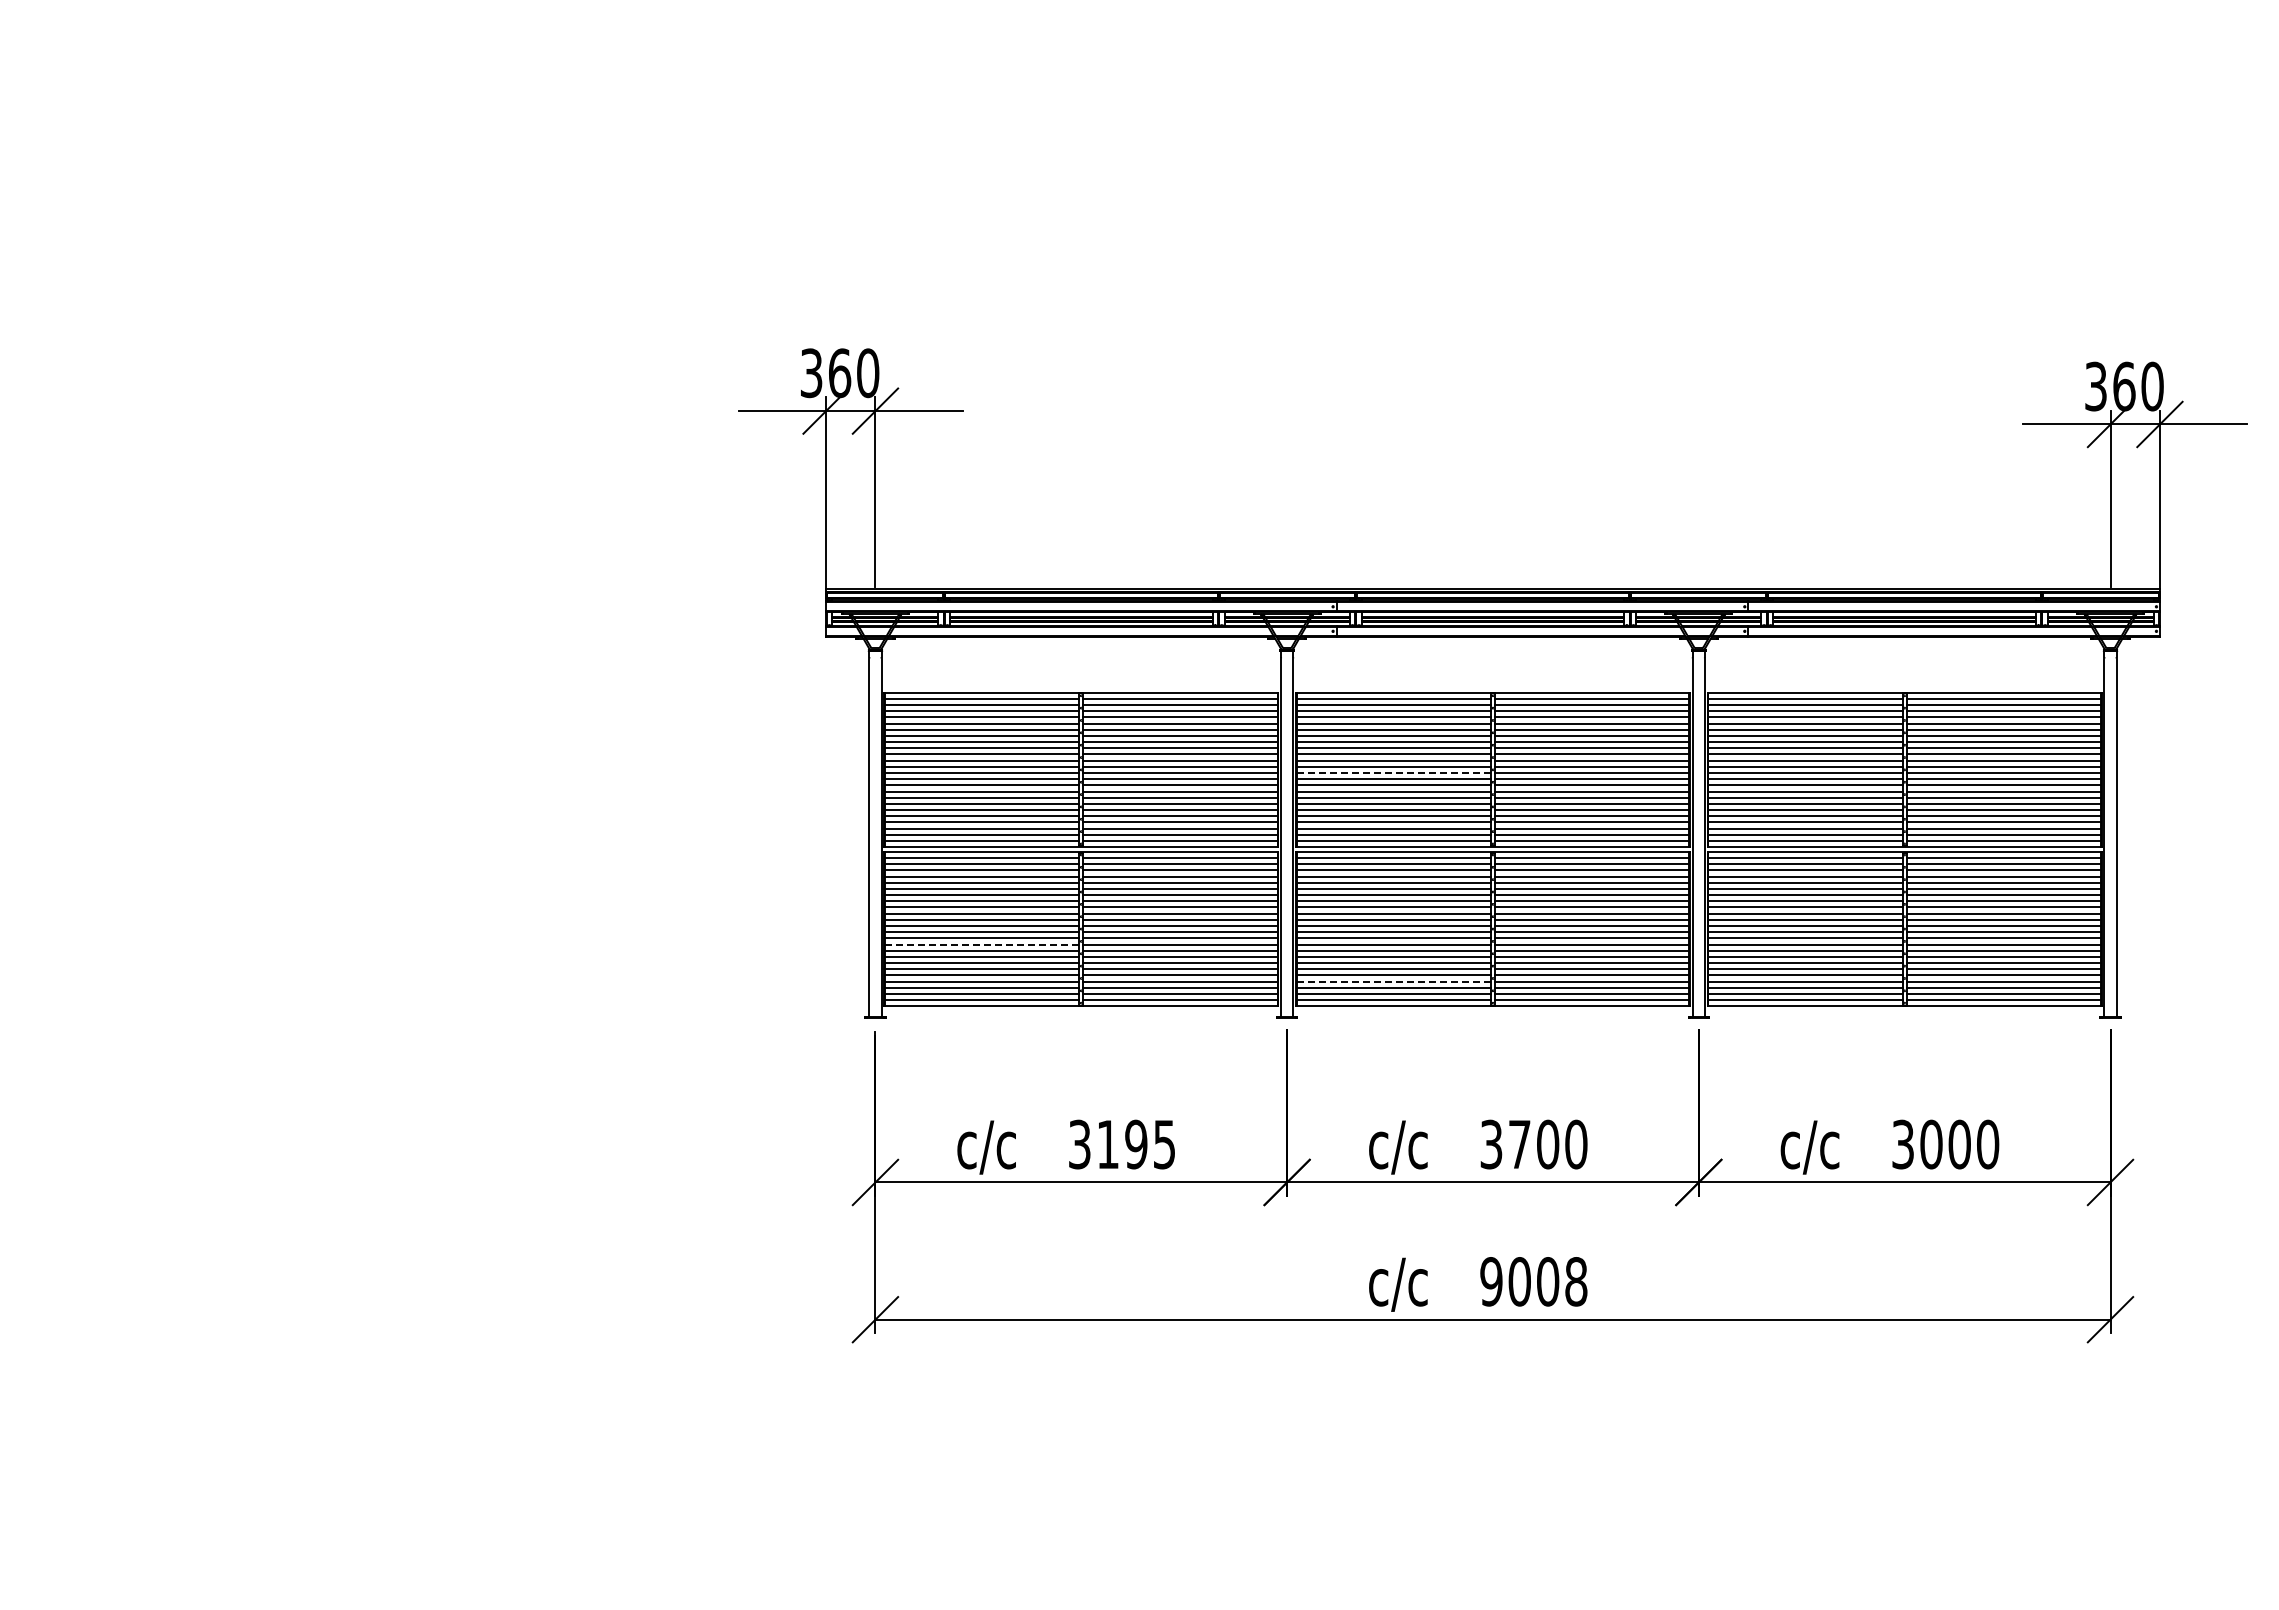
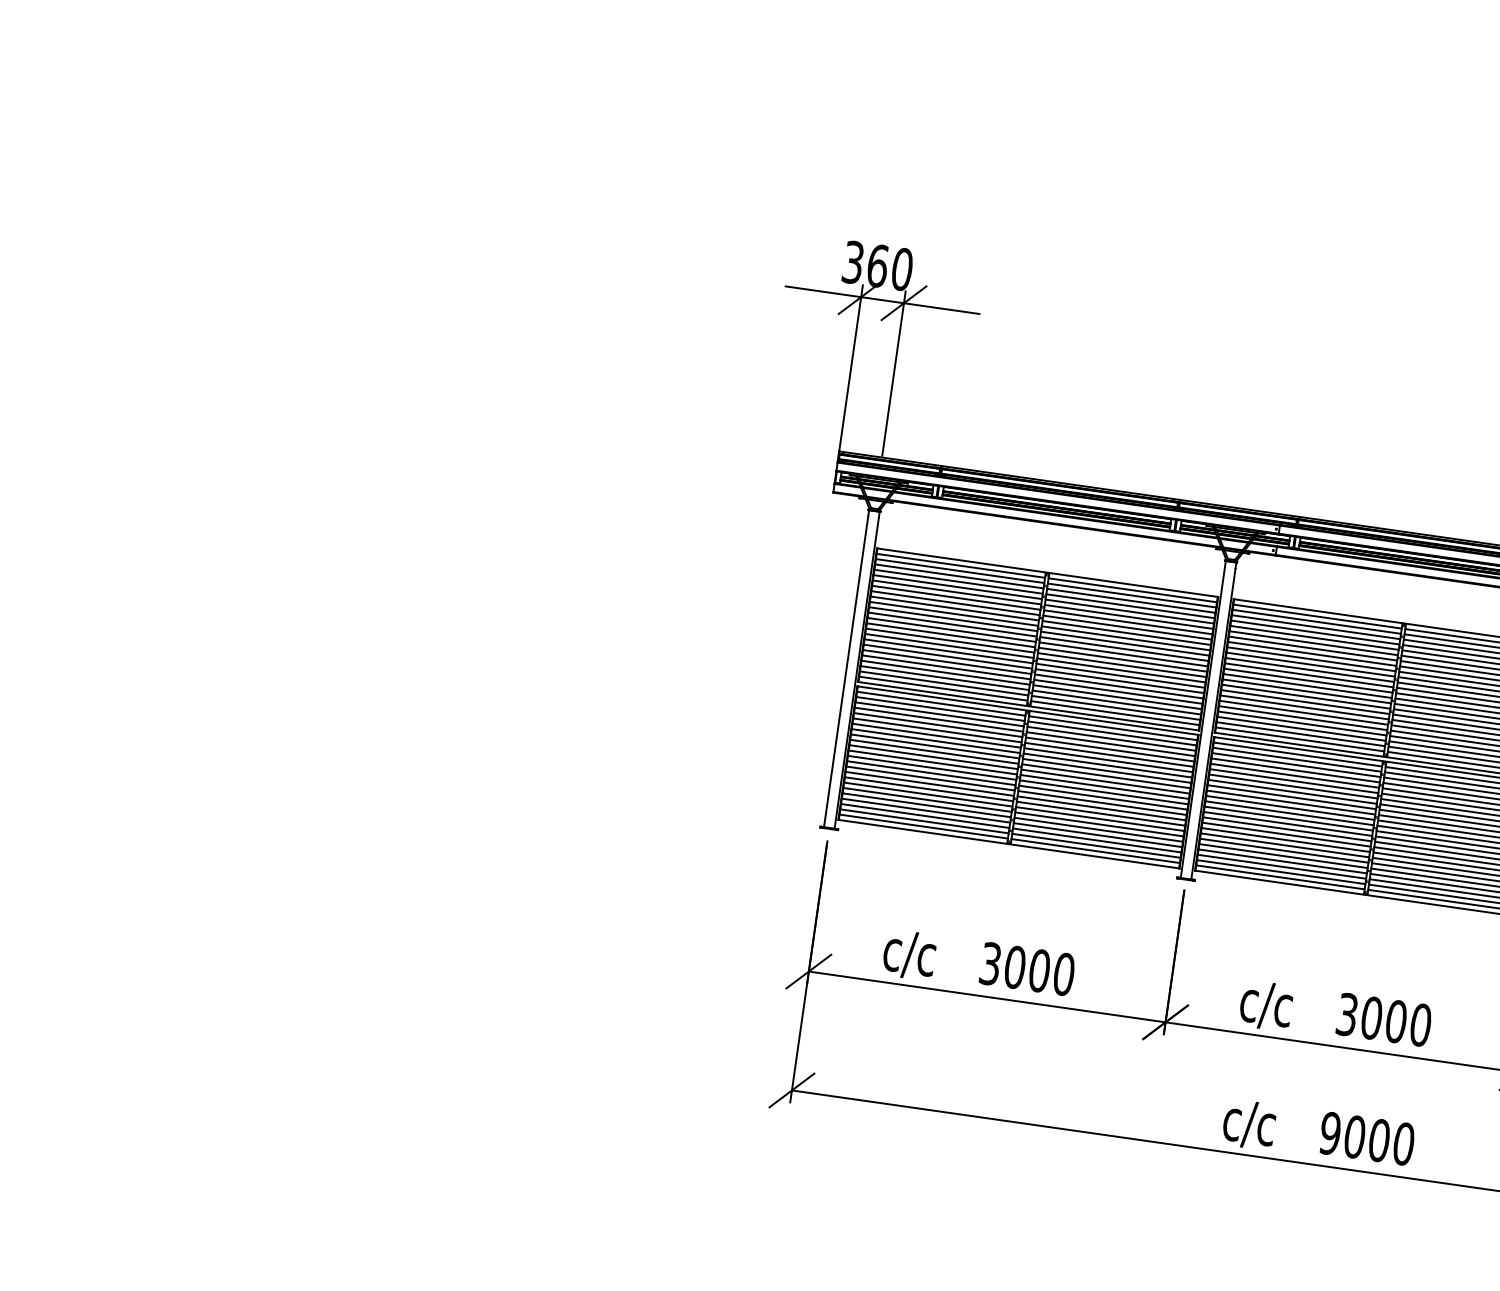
line: (1393, 772) -> (1308, 680), dashed -> solid
line: (981, 944) -> (930, 778), dashed -> solid
line: (1393, 981) -> (1282, 861), dashed -> solid
text: (1136, 1144) -> (1039, 970), 3195 -> 3000
text: (1519, 1144) -> (1371, 1018), 3700 -> 3000
text: (1576, 1281) -> (1404, 1143), 9008 -> 9000

